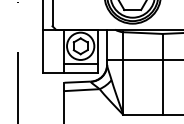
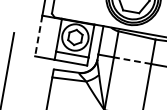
line: (43, 51) -> (39, 36), solid -> dashed
line: (143, 59) -> (133, 60), solid -> dashed

